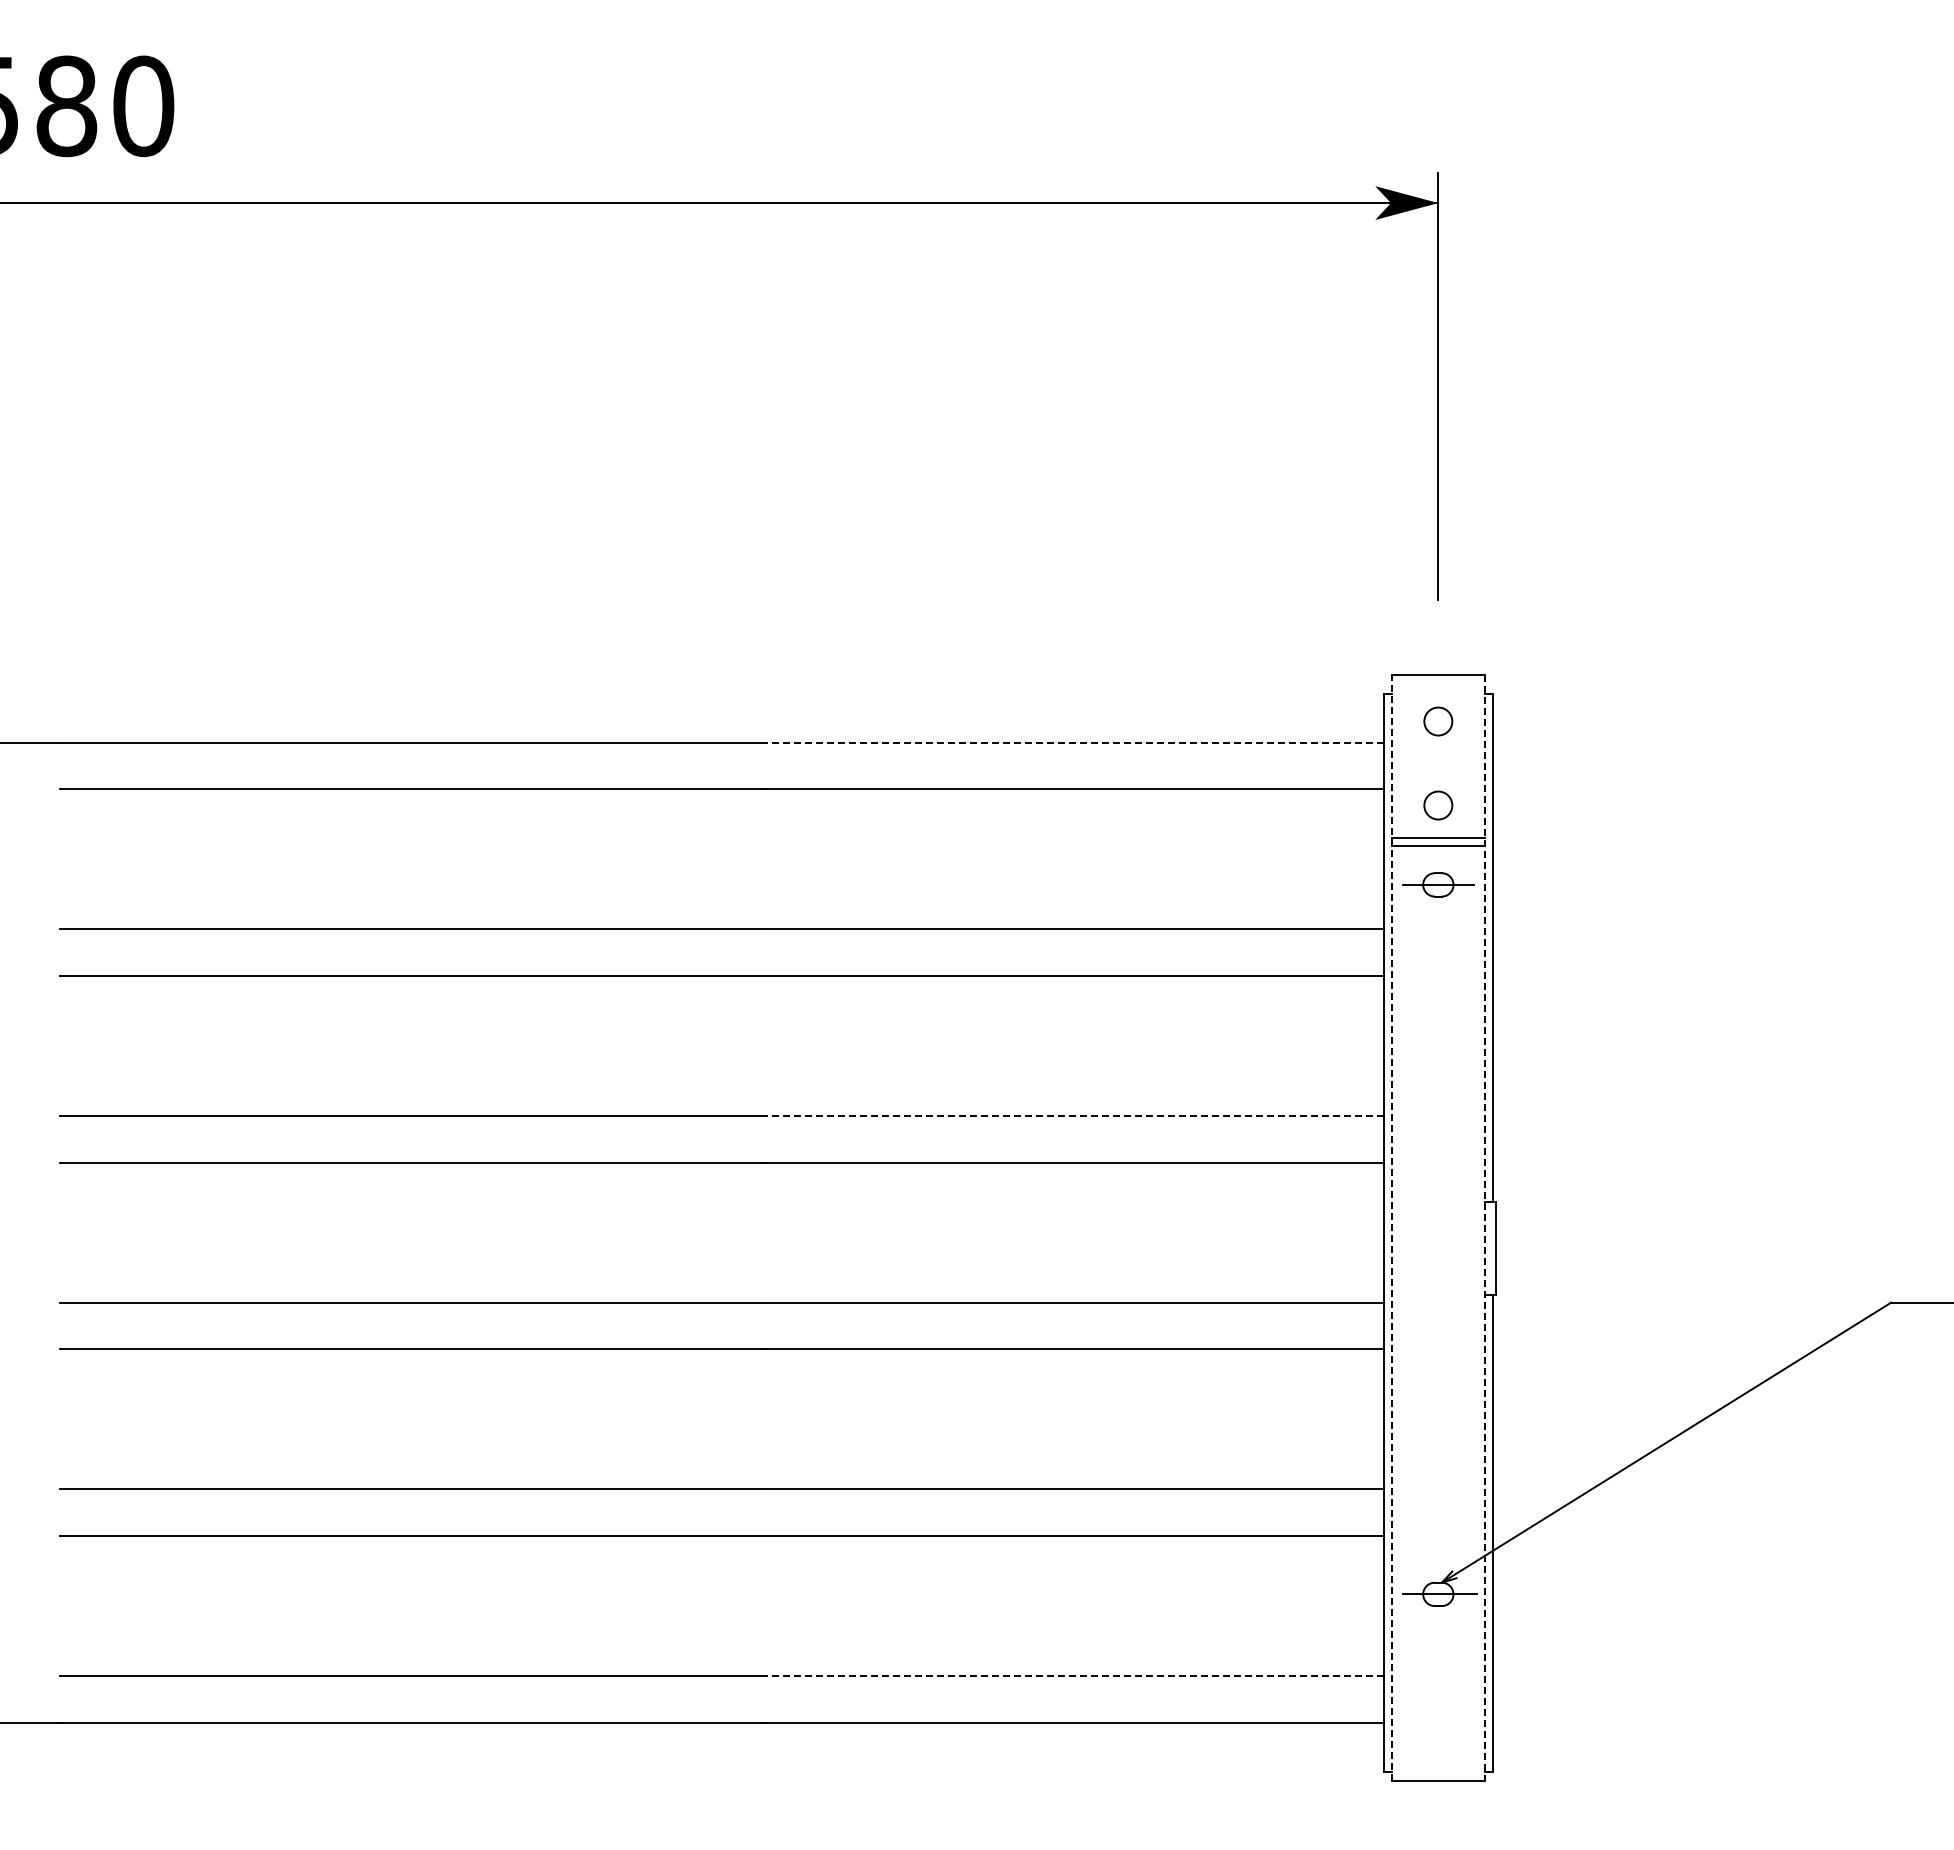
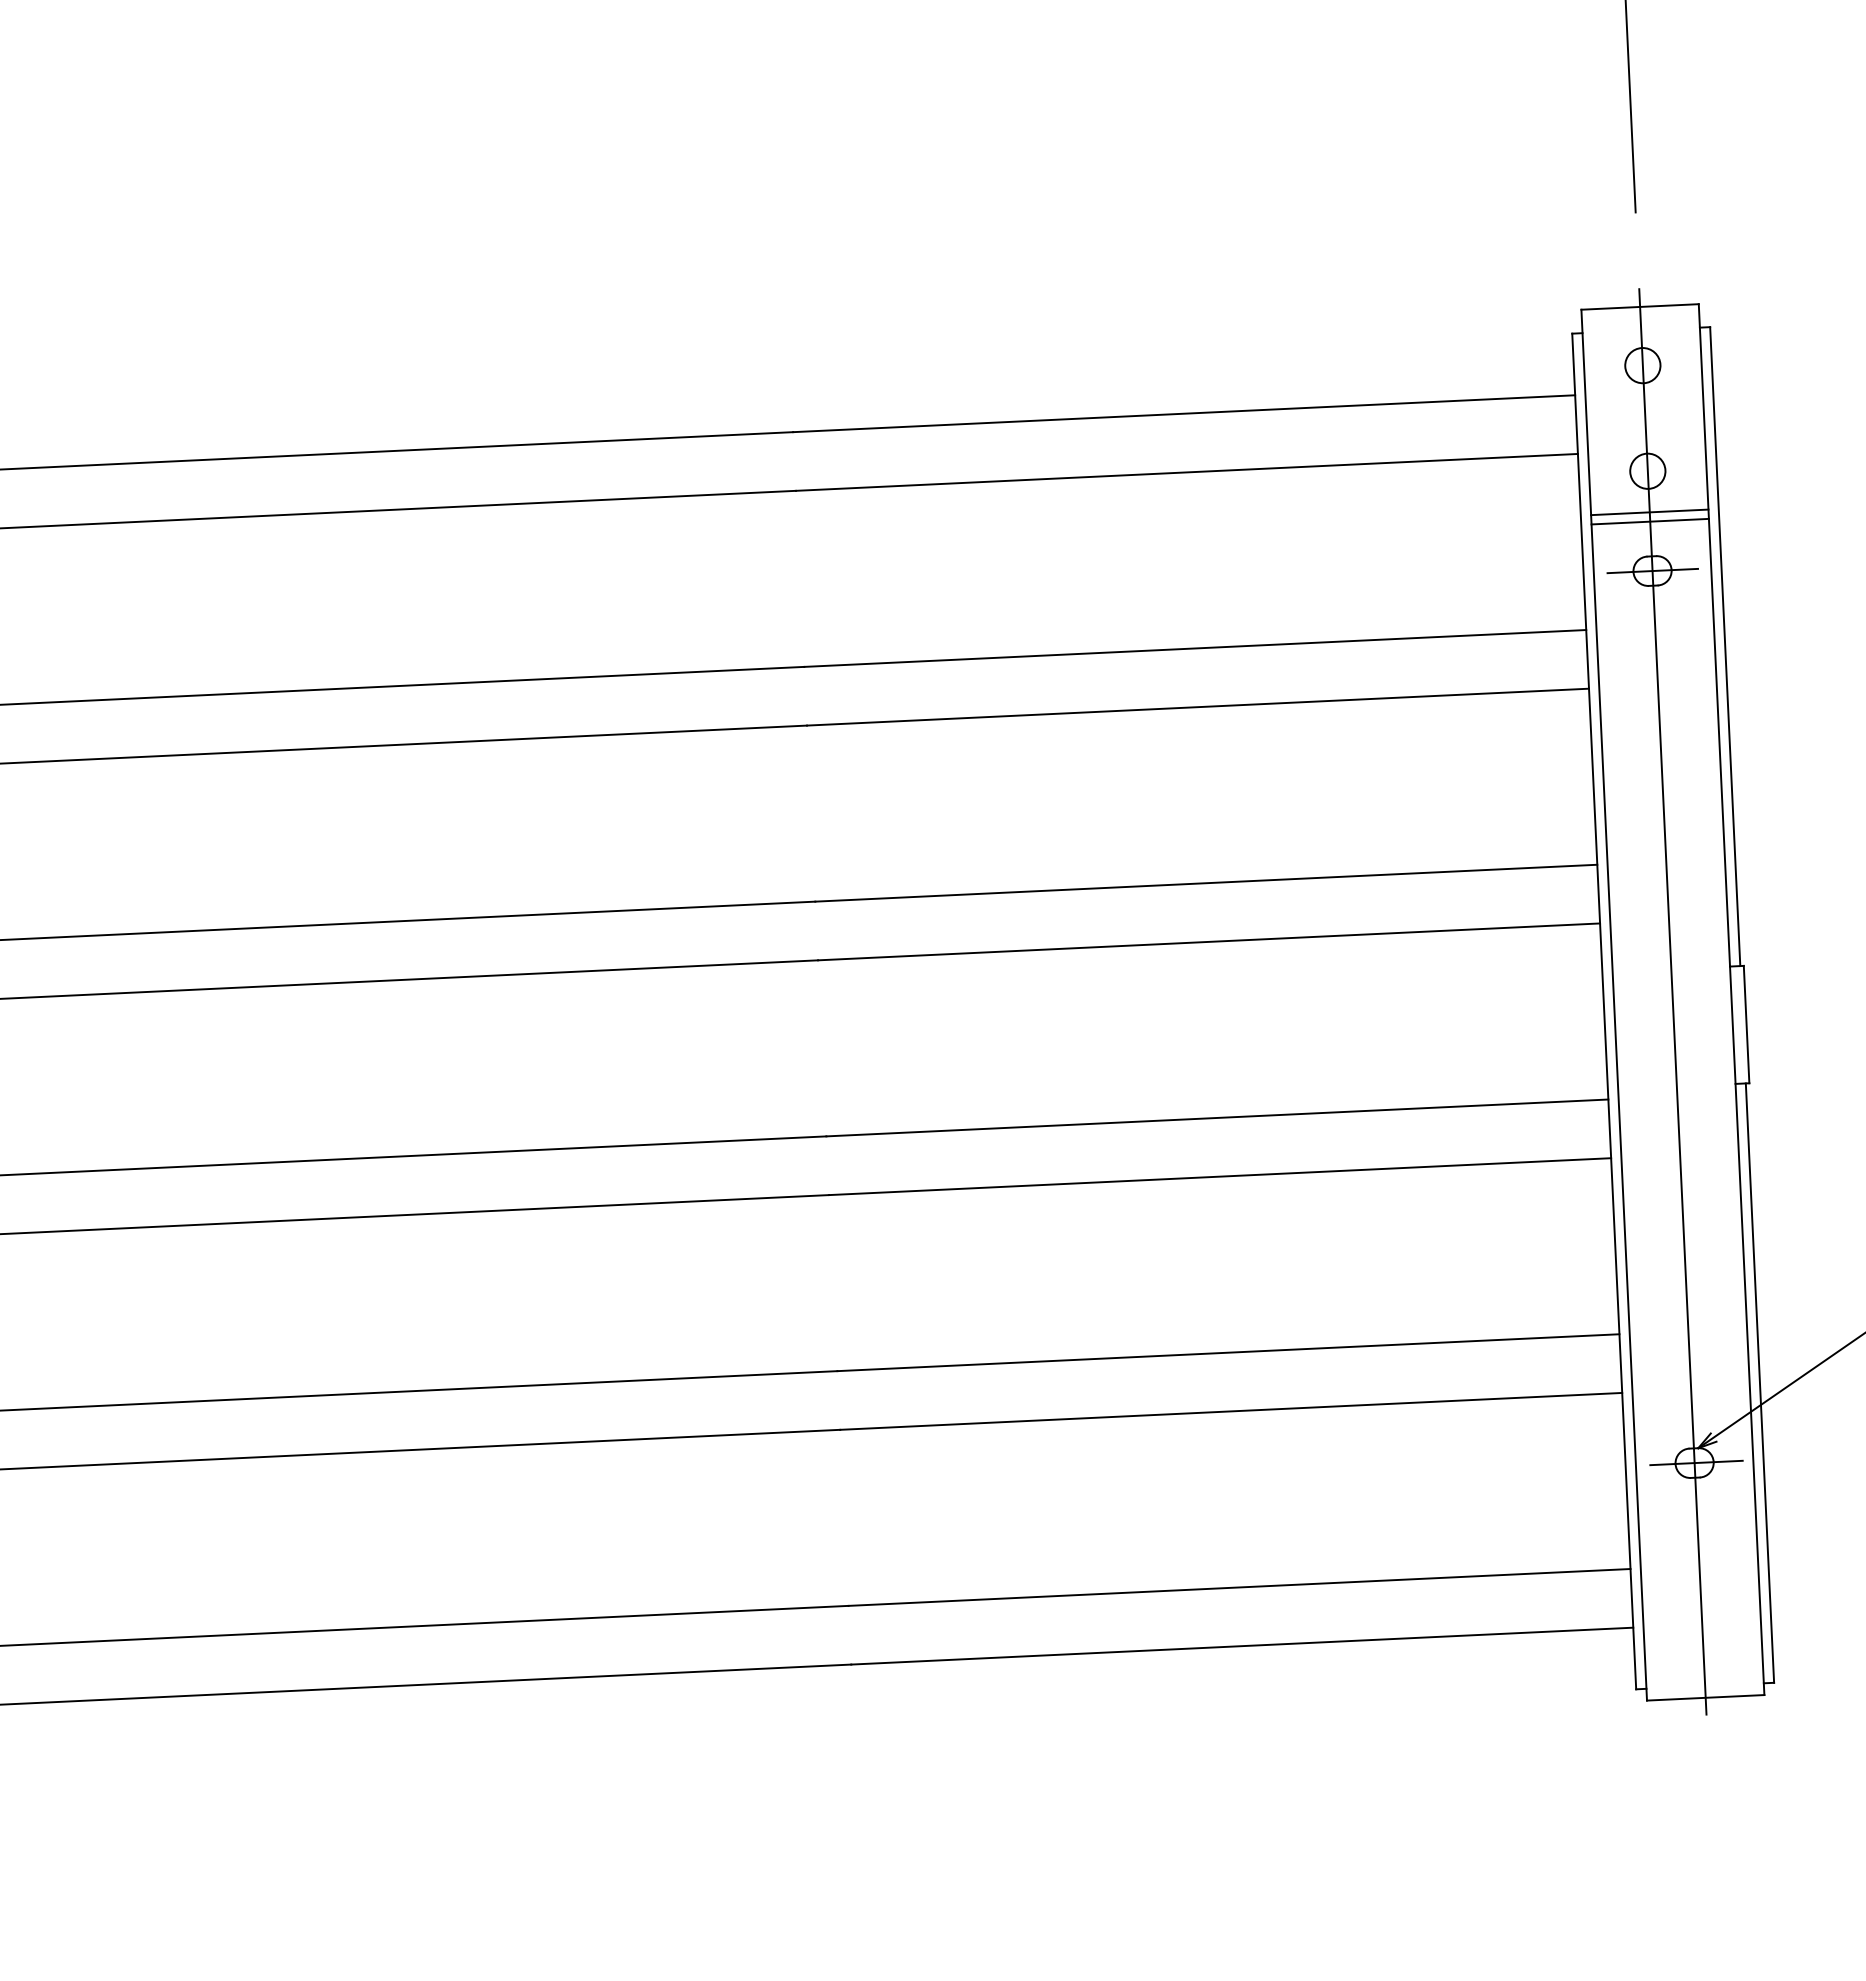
line: (1072, 742) -> (1184, 413), dashed -> solid
line: (1072, 1115) -> (1206, 882), dashed -> solid
line: (1391, 1227) -> (1613, 1004), dashed -> solid
line: (1438, 1227) -> (1673, 1001), added
line: (1485, 1228) -> (1732, 1000), dashed -> solid
line: (1072, 1676) -> (1239, 1588), dashed -> solid

